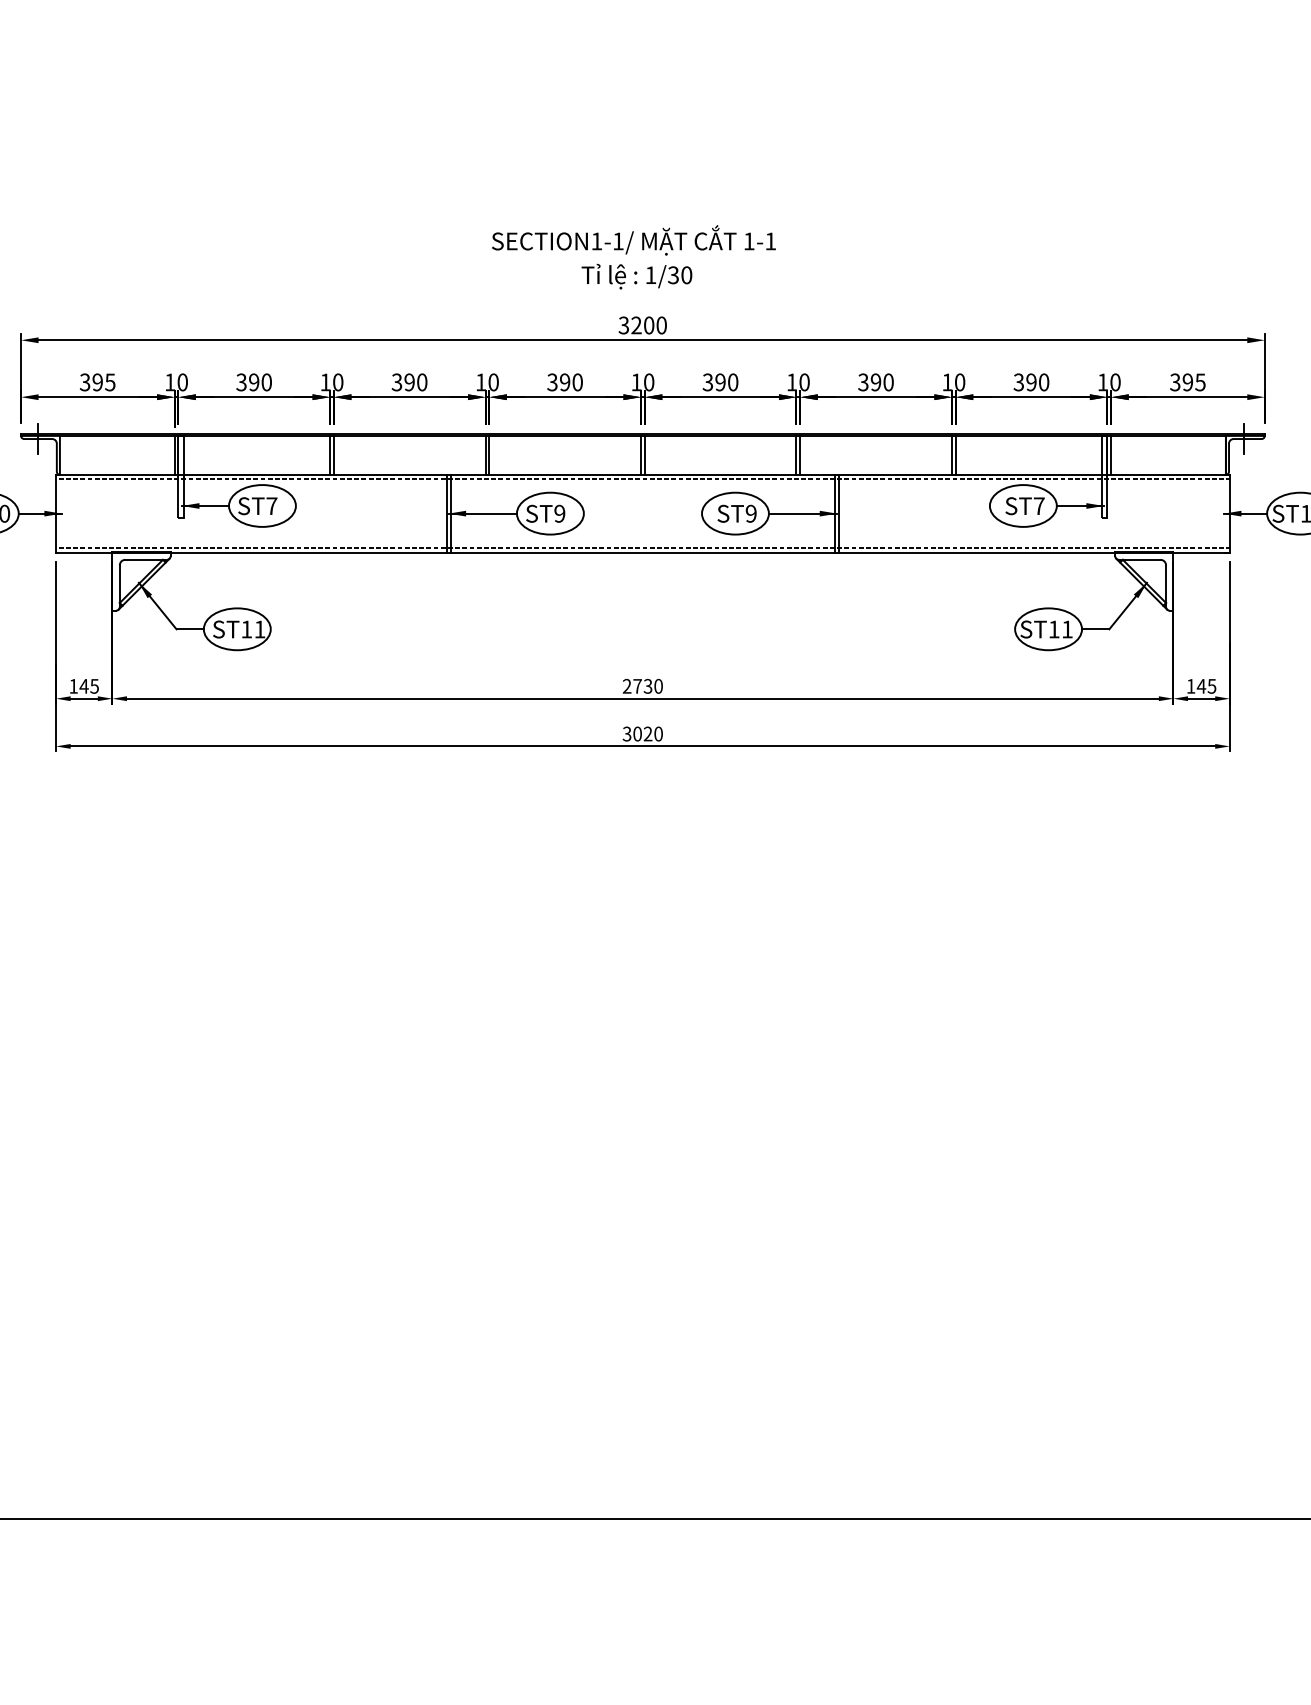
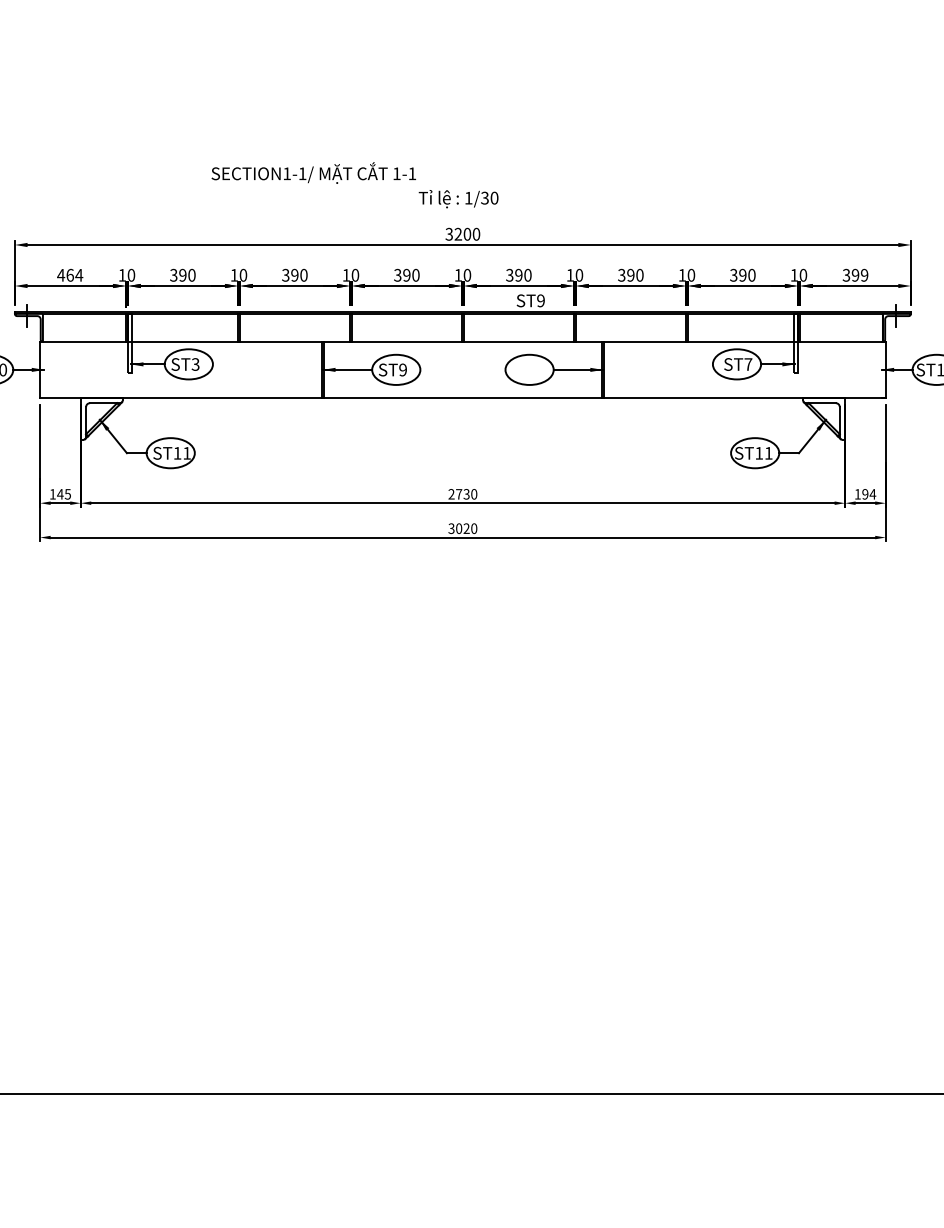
text: (633, 240) -> (313, 173), moved
text: (97, 382) -> (70, 275), 395 -> 464
text: (1200, 382) -> (864, 275), 395 -> 399
line: (642, 479) -> (462, 345), removed
text: (271, 506) -> (195, 364), ST7 -> ST3
text: (736, 513) -> (530, 300), moved
line: (642, 548) -> (462, 394), removed
text: (1206, 685) -> (868, 493), 145 -> 194

